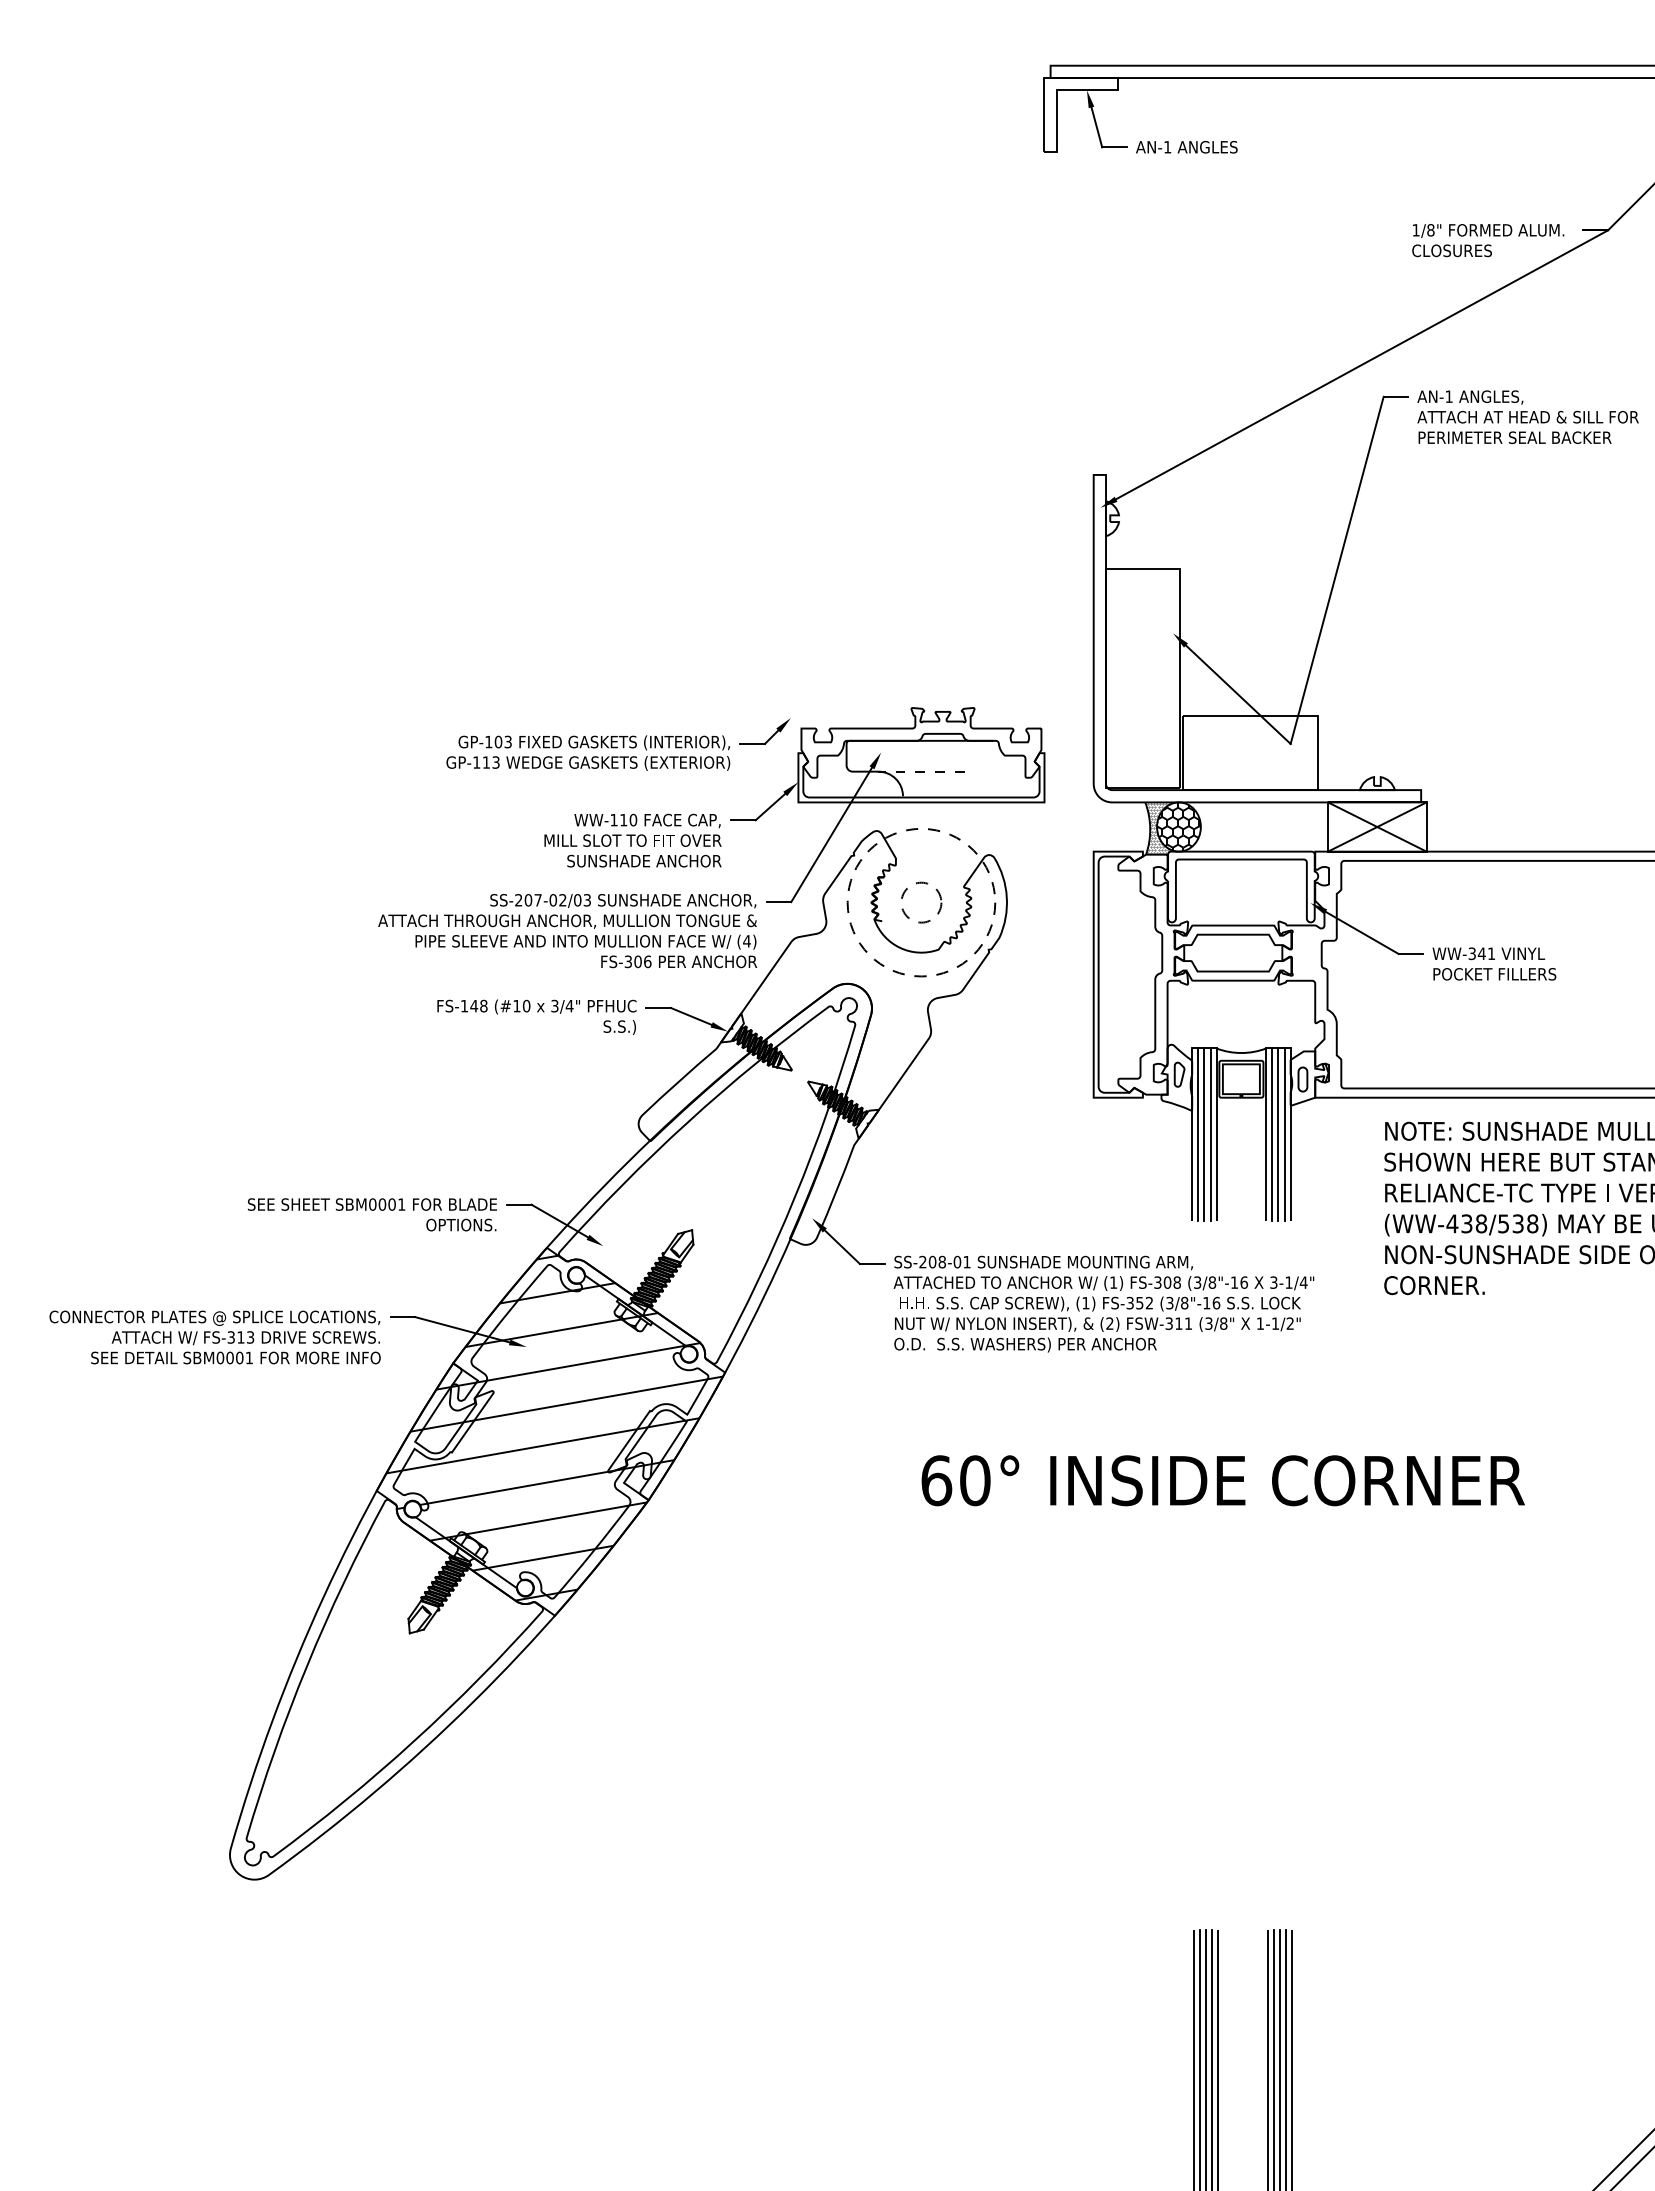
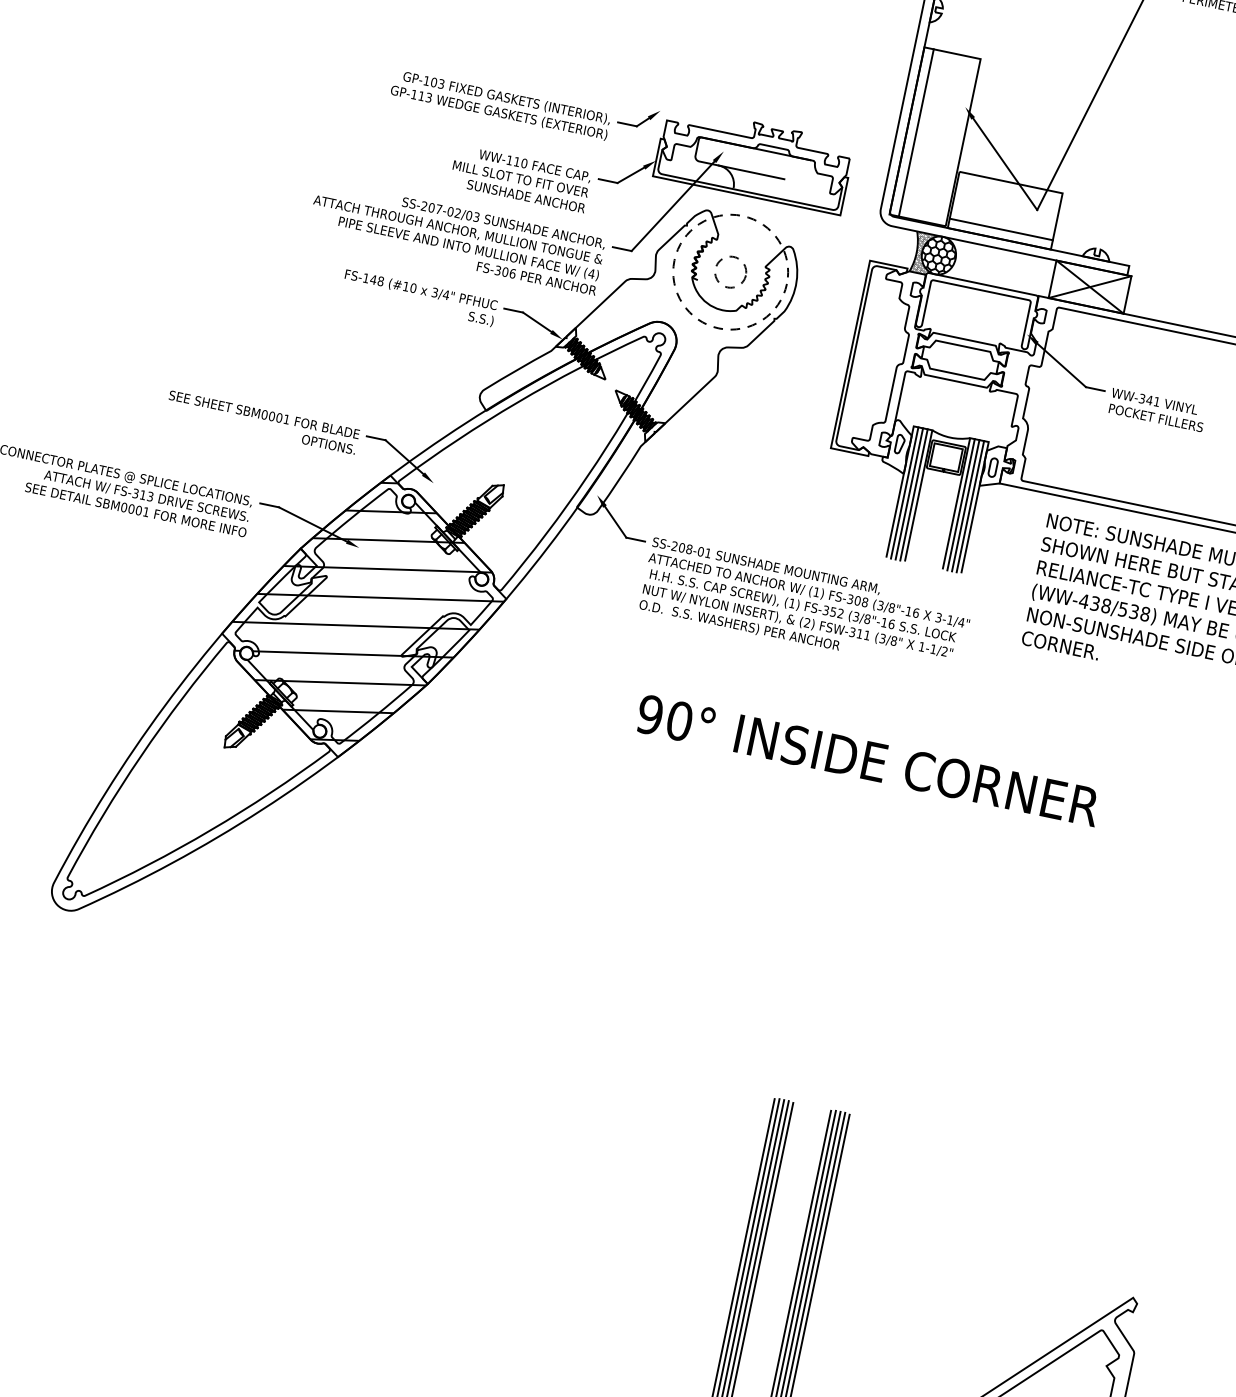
line: (1118, 678) -> (916, 132), added
line: (920, 771) -> (750, 172), dashed -> solid
line: (1250, 777) -> (1001, 229), added
text: (936, 1480) -> (650, 714), 60° -> 90°

